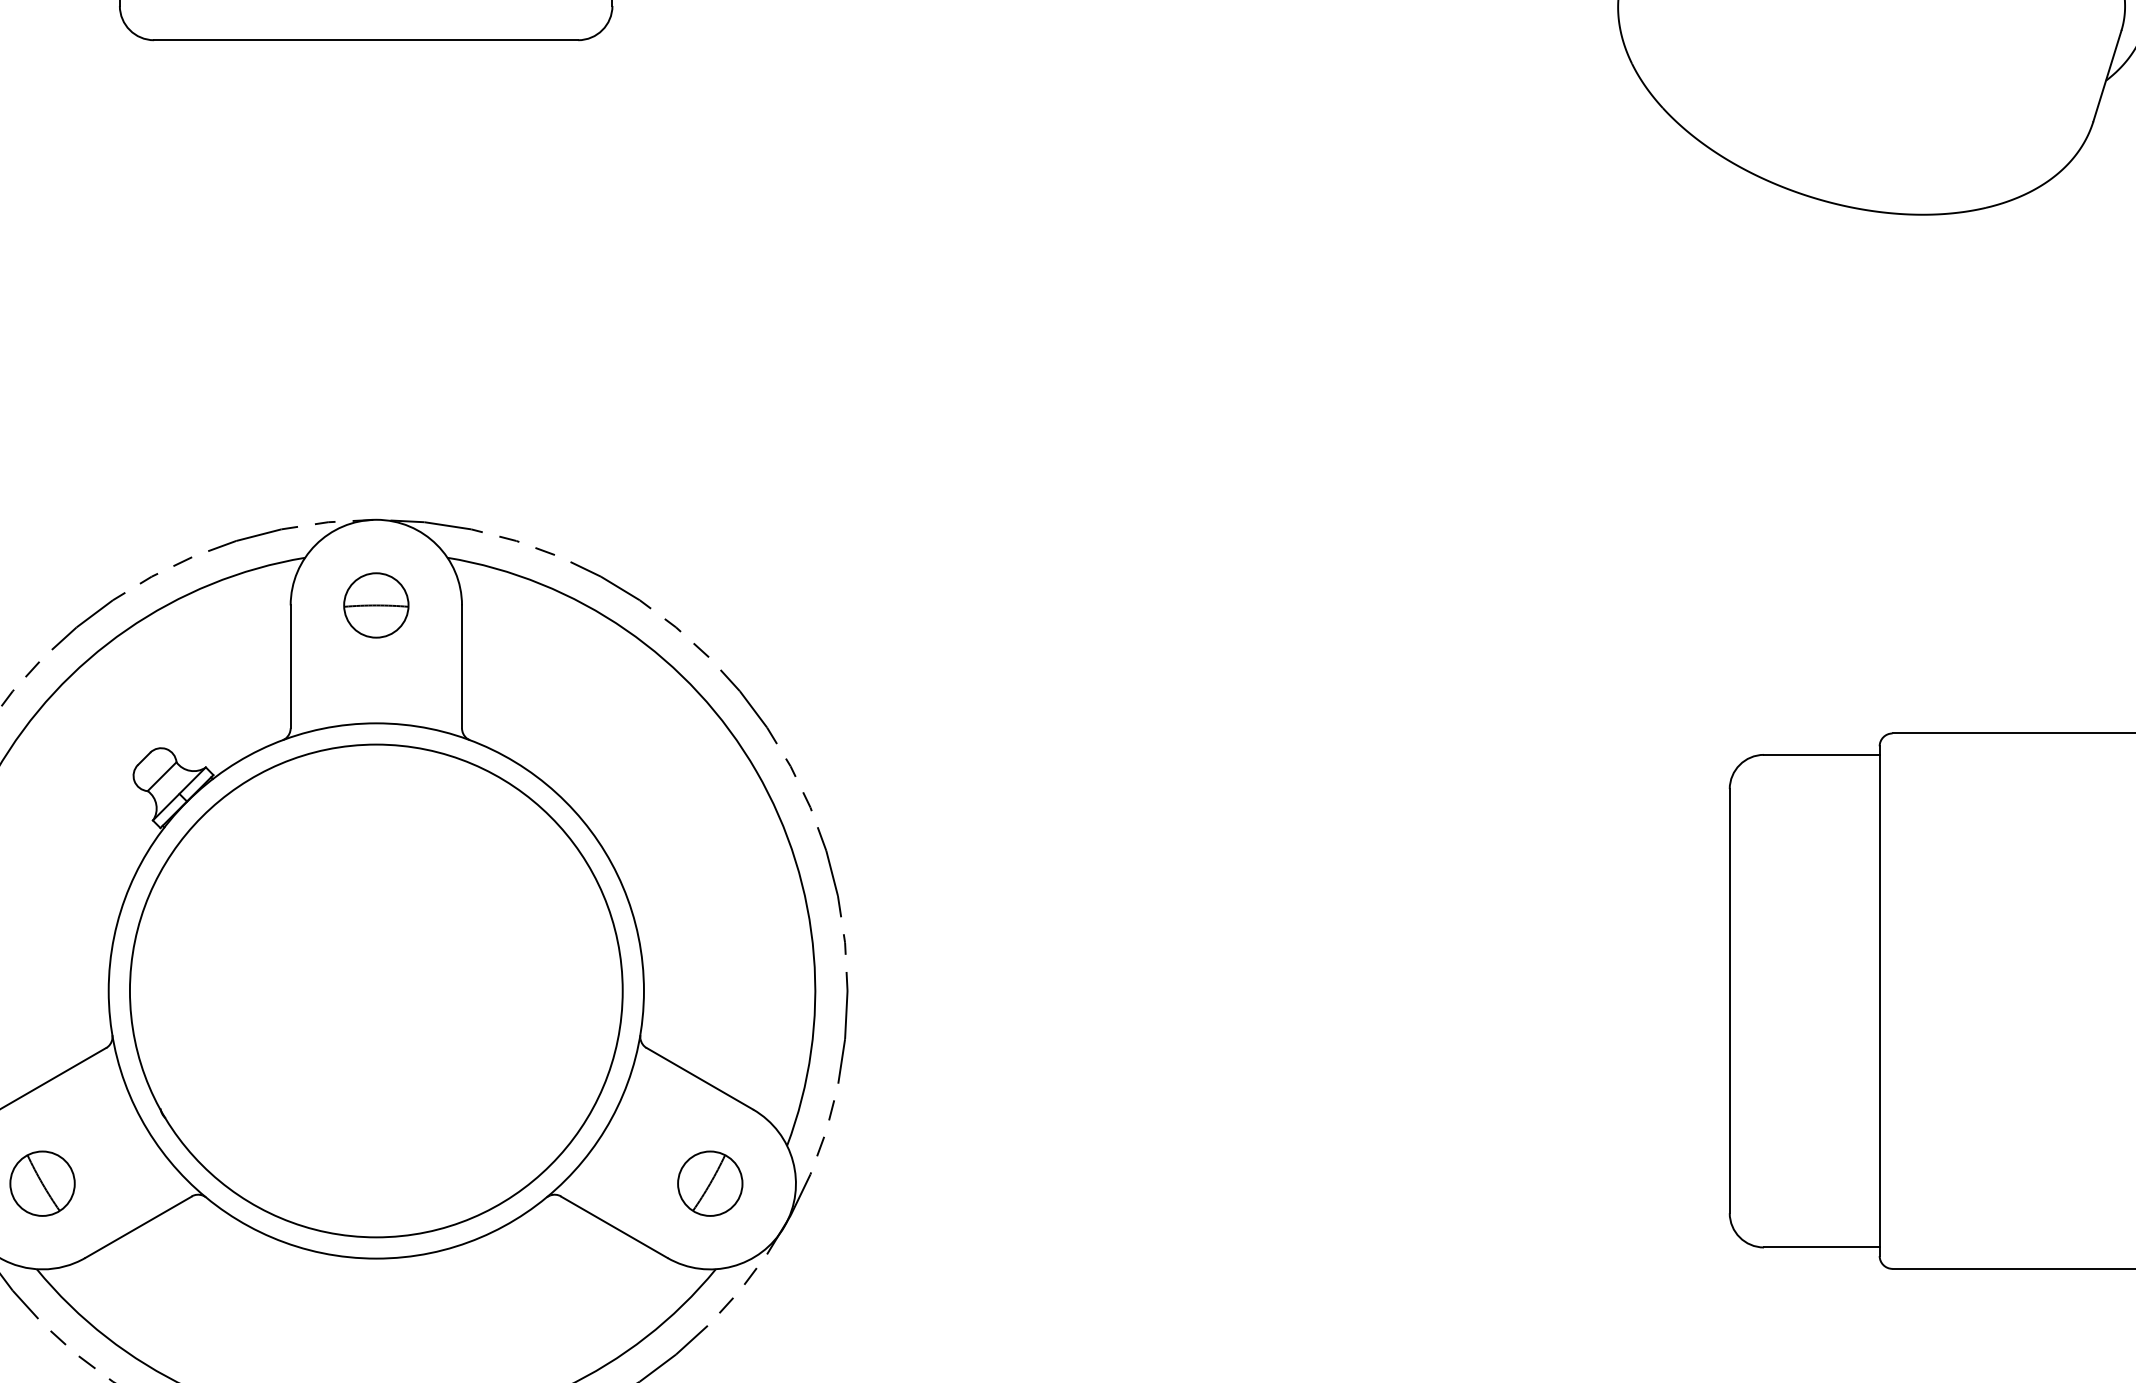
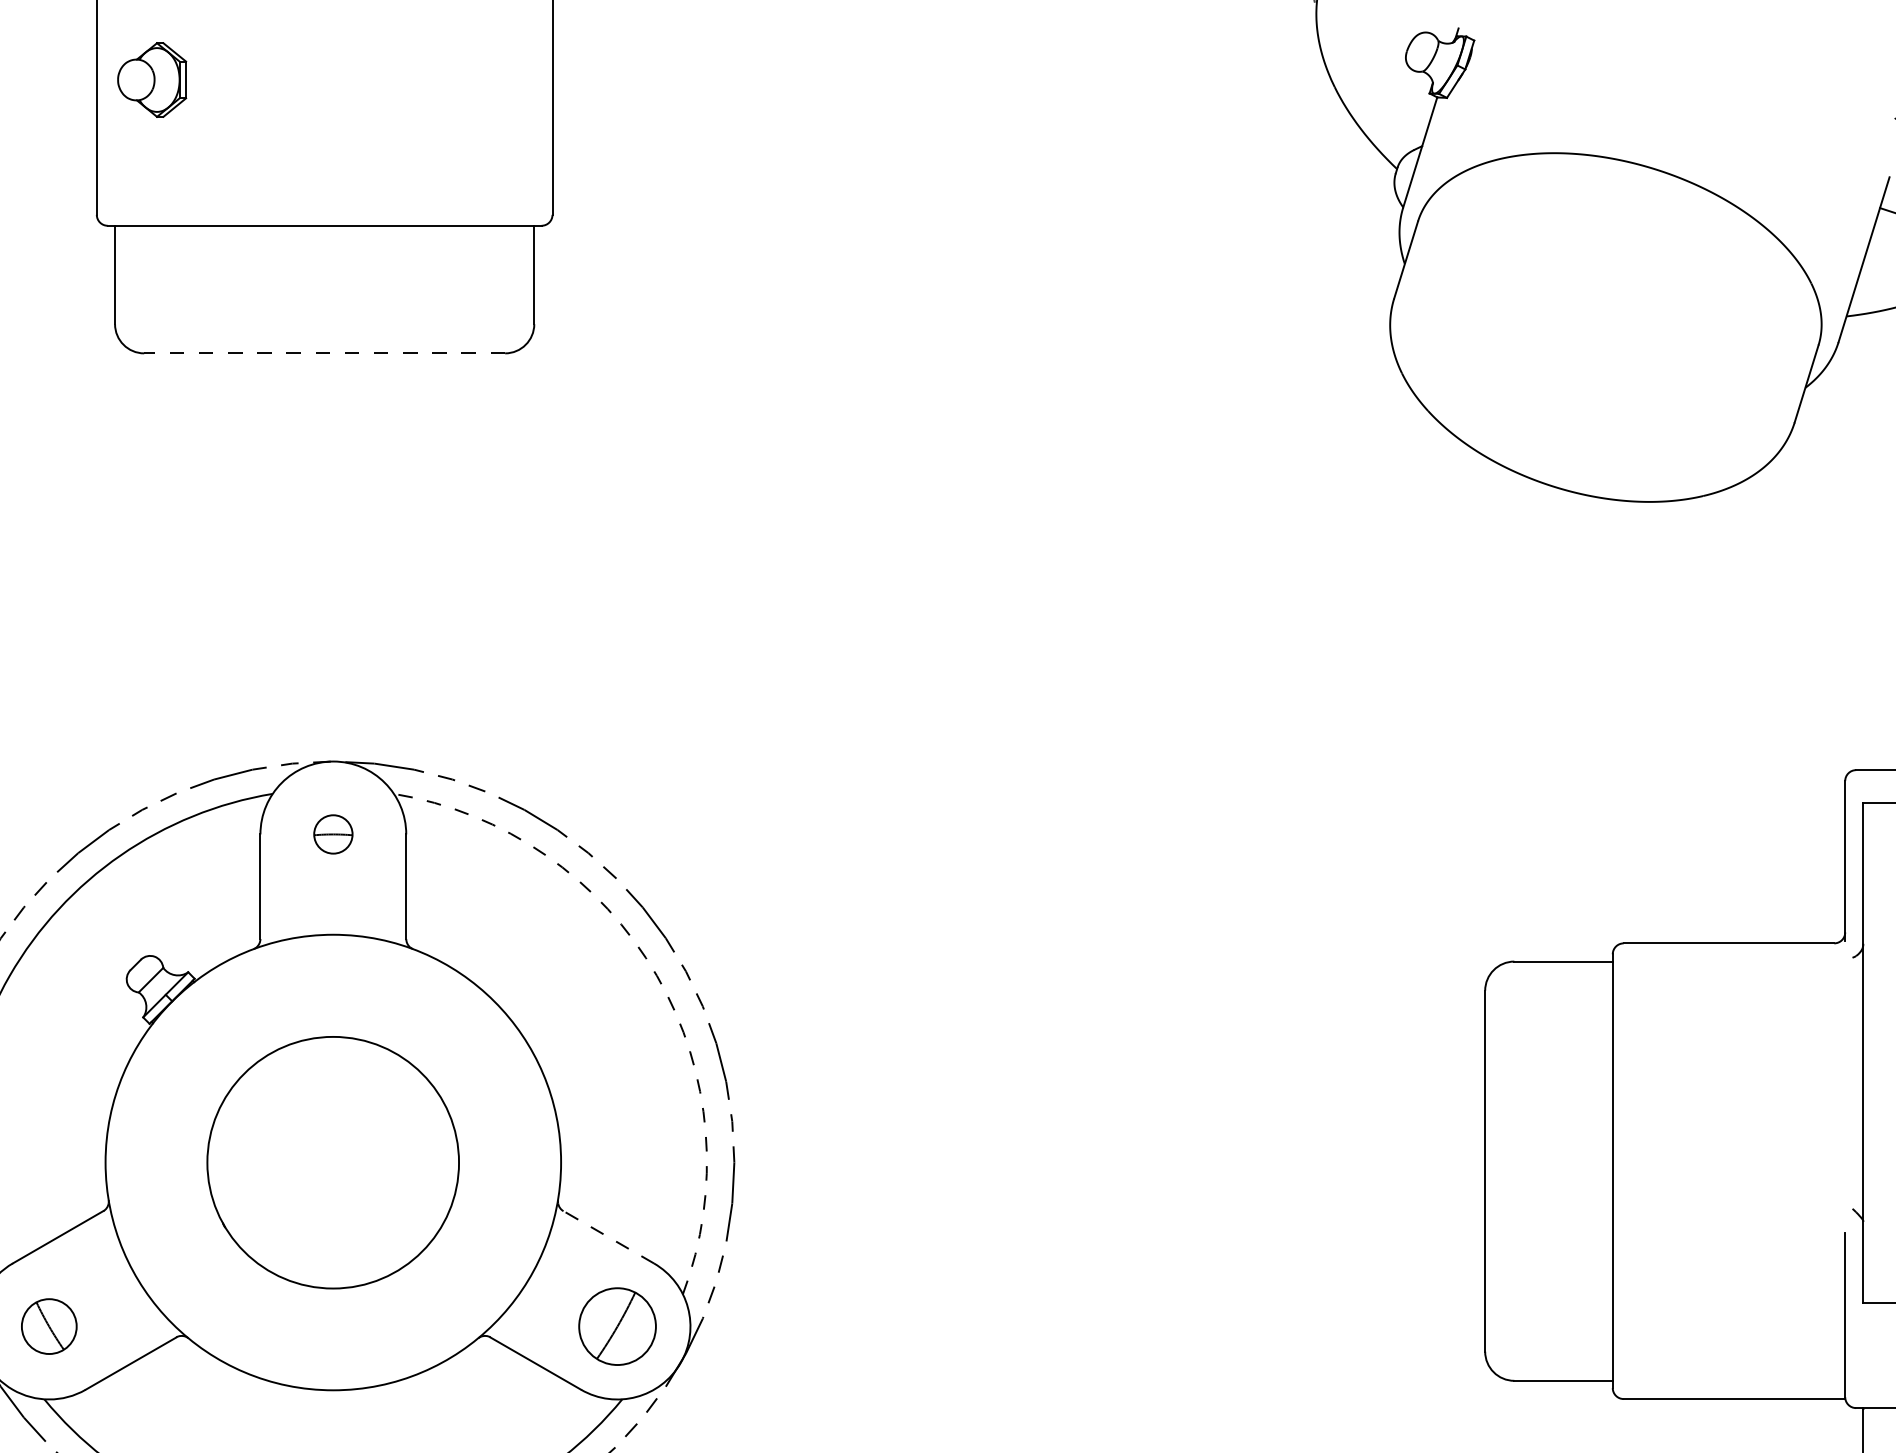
line: (365, 40) -> (324, 353), solid -> dashed
part: (376, 605) -> (333, 834), size x0.7
arc: (756, 771) -> (656, 975), solid -> dashed
circle: (375, 990) -> (332, 1162), size x0.6
line: (699, 1079) -> (608, 1237), solid -> dashed
part: (710, 1183) -> (617, 1326), size x1.4

